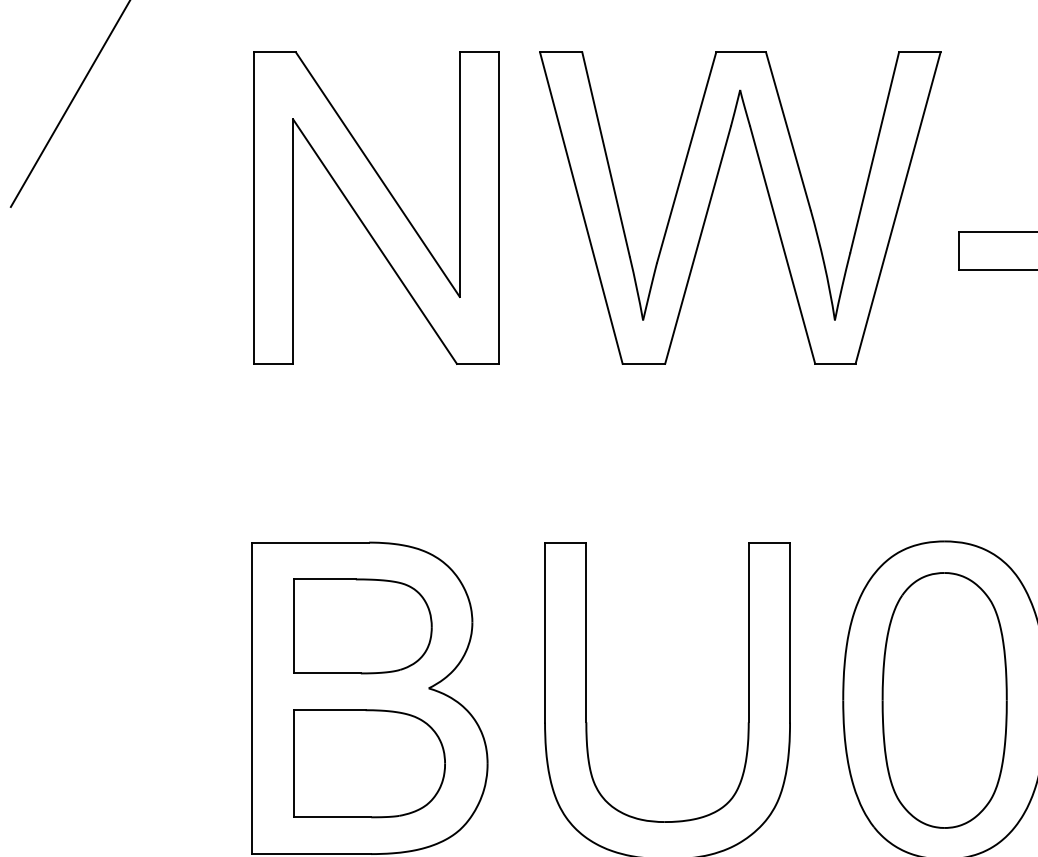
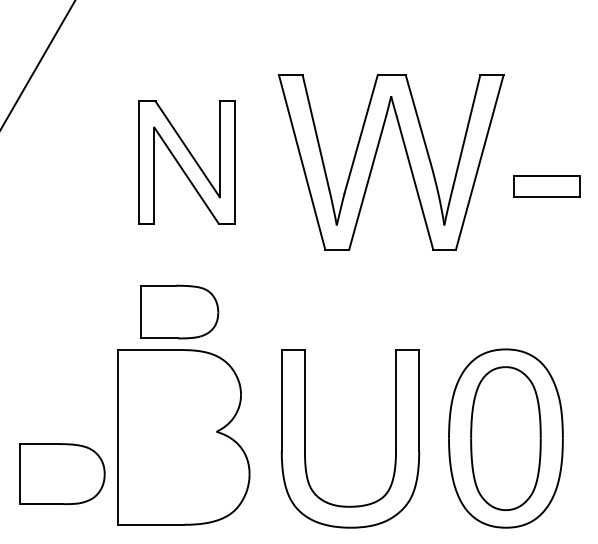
part: (375, 208) -> (186, 162), size x0.7
part: (362, 625) -> (179, 311), moved
part: (369, 764) -> (62, 474), moved

